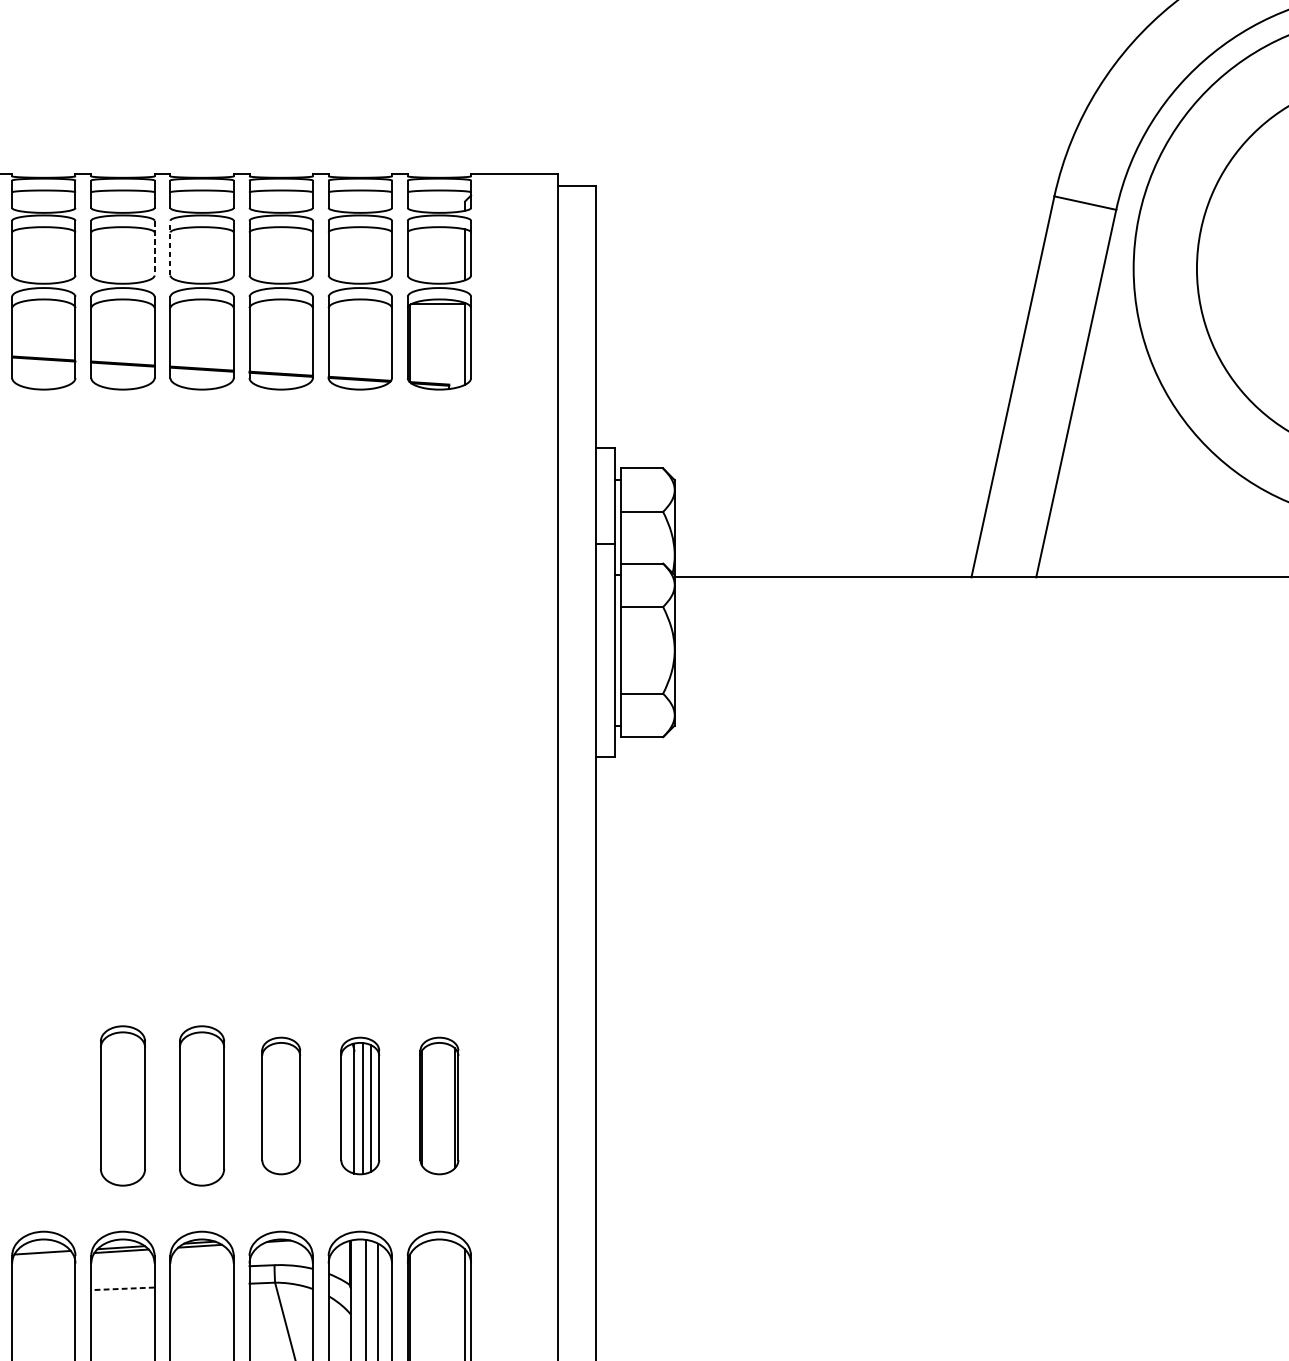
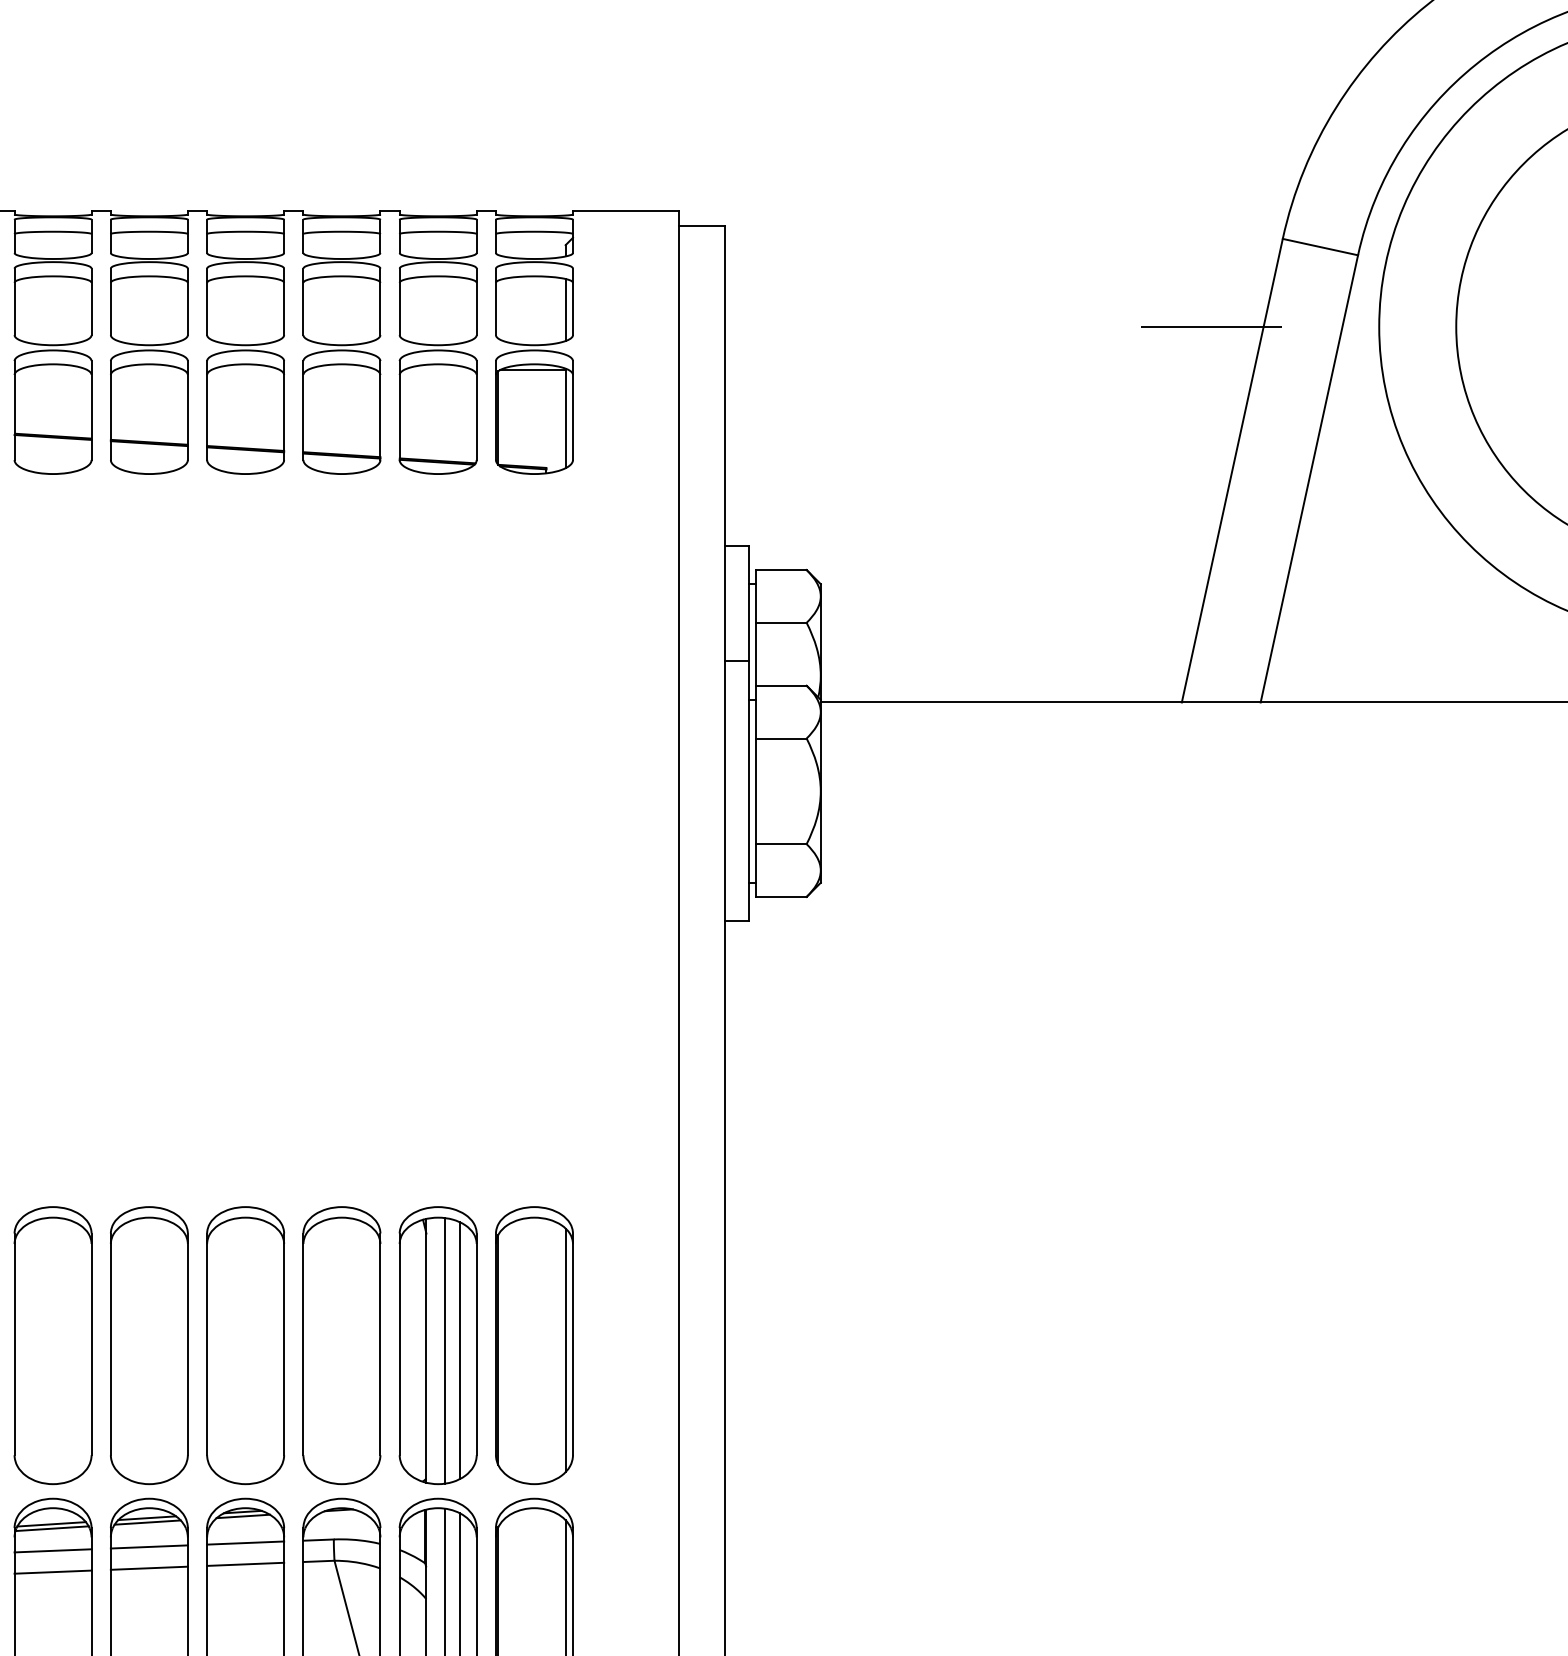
line: (170, 247) -> (207, 301), dashed -> solid
line: (154, 248) -> (187, 302), dashed -> solid
line: (995, 269) -> (1211, 327), added
part: (43, 1105) -> (52, 1345), added
part: (123, 1105) -> (149, 1345), size x1.43
part: (201, 1105) -> (245, 1345), size x1.43
part: (280, 1105) -> (341, 1345), size x1.67
part: (359, 1105) -> (437, 1345), size x1.67
part: (439, 1105) -> (534, 1345), size x1.67
line: (42, 1256) -> (51, 1528), added
line: (201, 1267) -> (245, 1542), added
line: (122, 1270) -> (148, 1546), added
line: (43, 1274) -> (52, 1550), added
line: (201, 1284) -> (245, 1563), added
line: (123, 1289) -> (149, 1568), dashed -> solid
line: (43, 1291) -> (52, 1571), added

